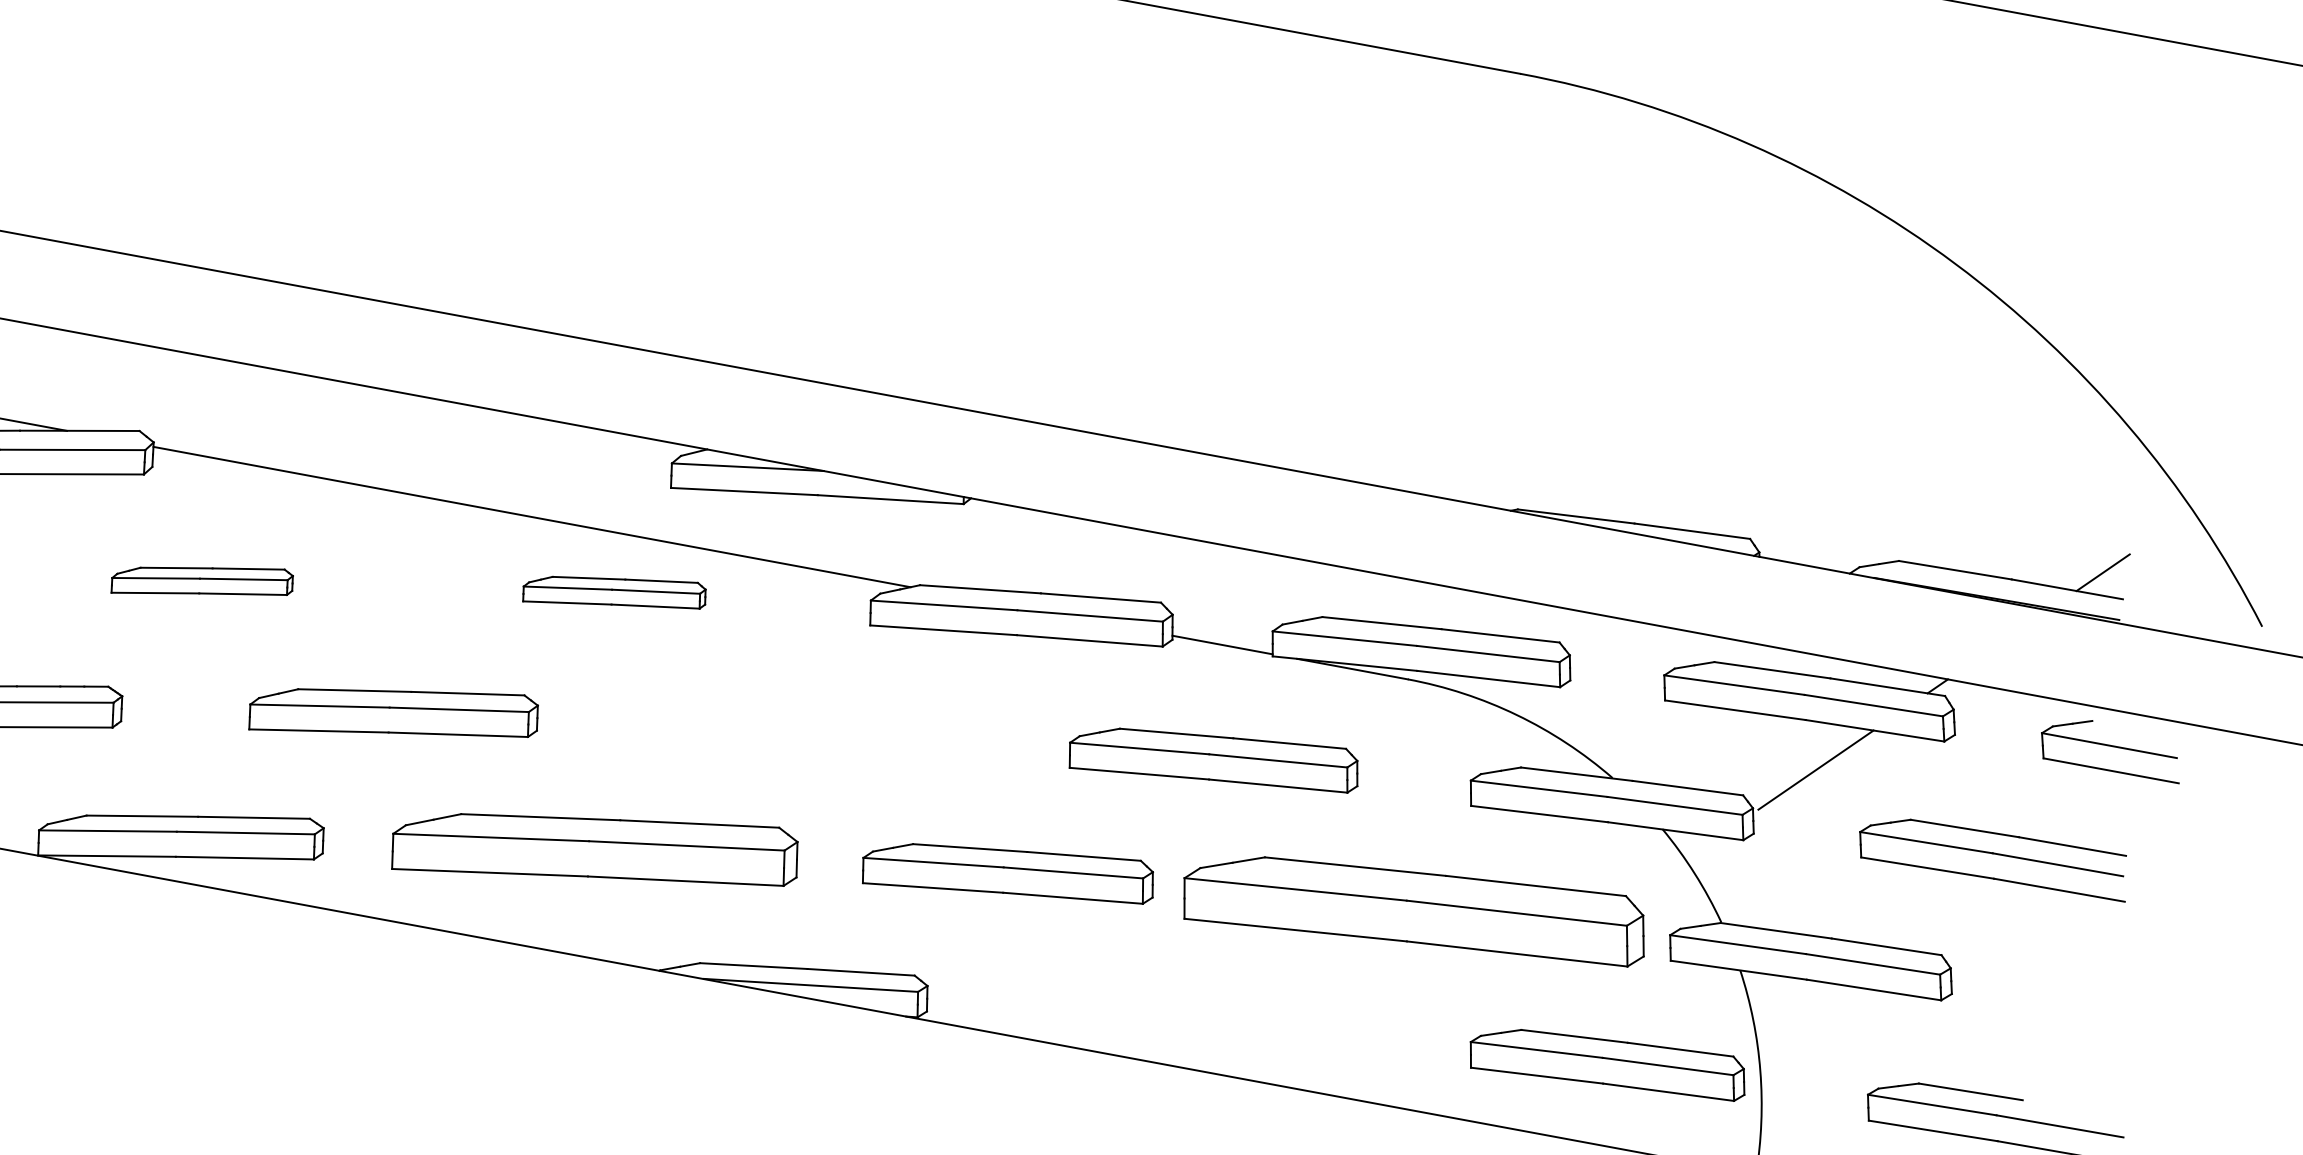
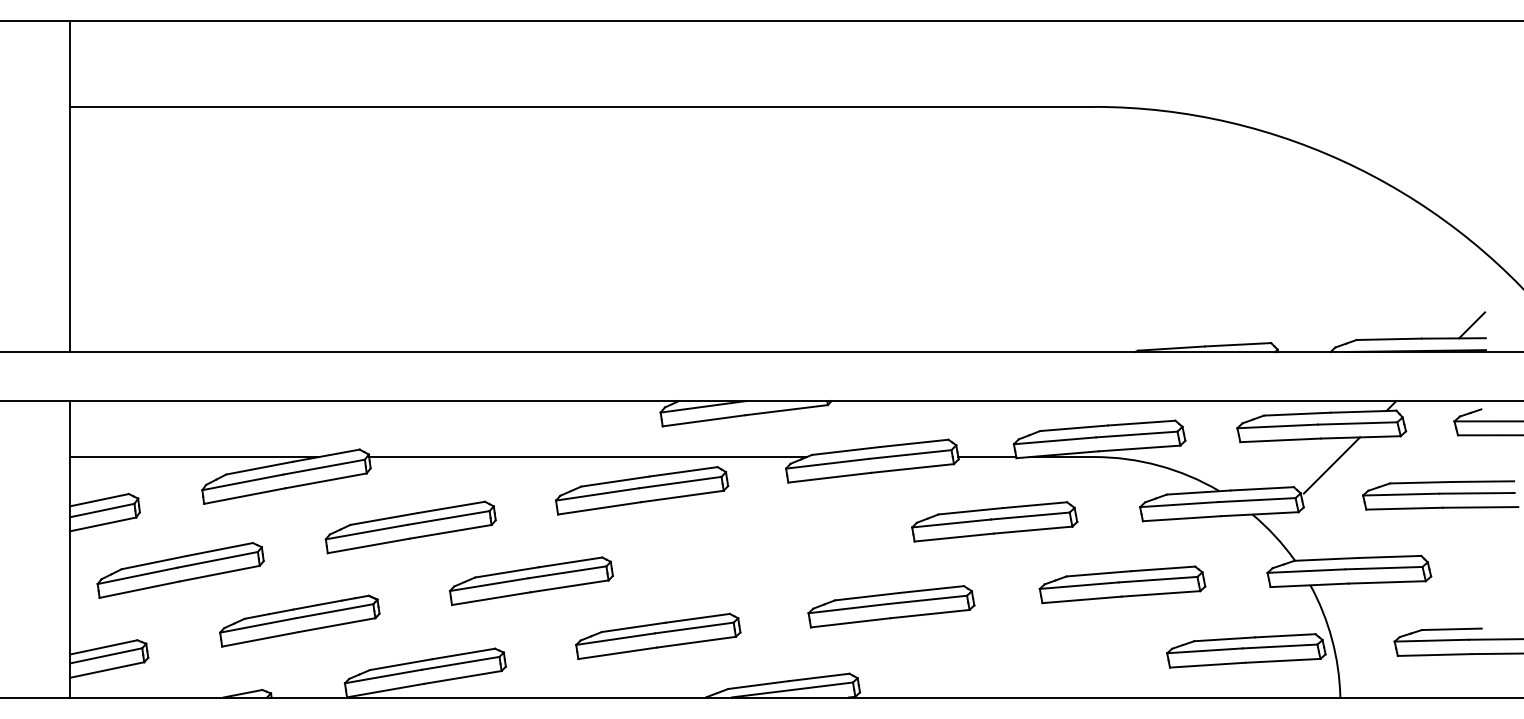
part: (202, 581) -> (410, 527), size x1.67
part: (615, 592) -> (642, 490), size x1.67
part: (596, 848) -> (658, 635), size x0.71
part: (1415, 908) -> (1122, 584), size x0.62

